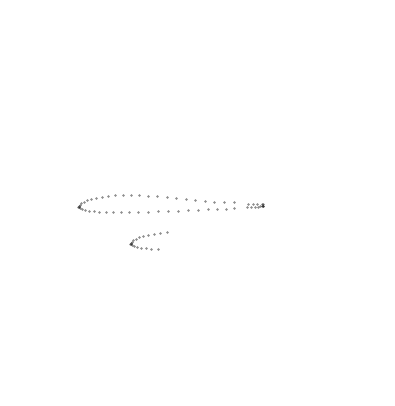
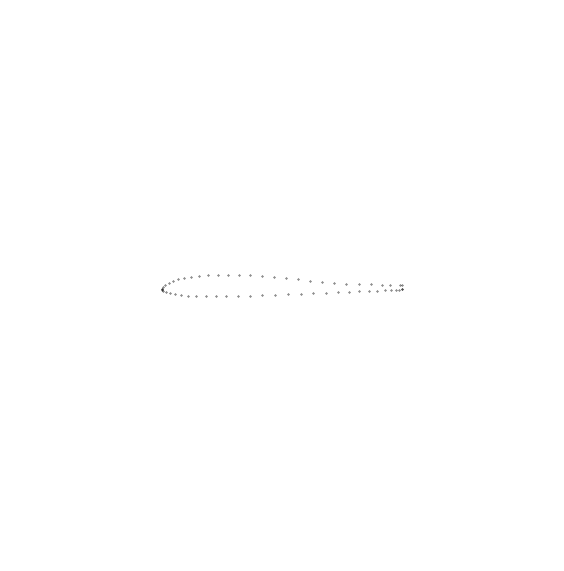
part: (254, 205) -> (385, 287), size x1.67
part: (148, 236) -> (250, 326), removed

